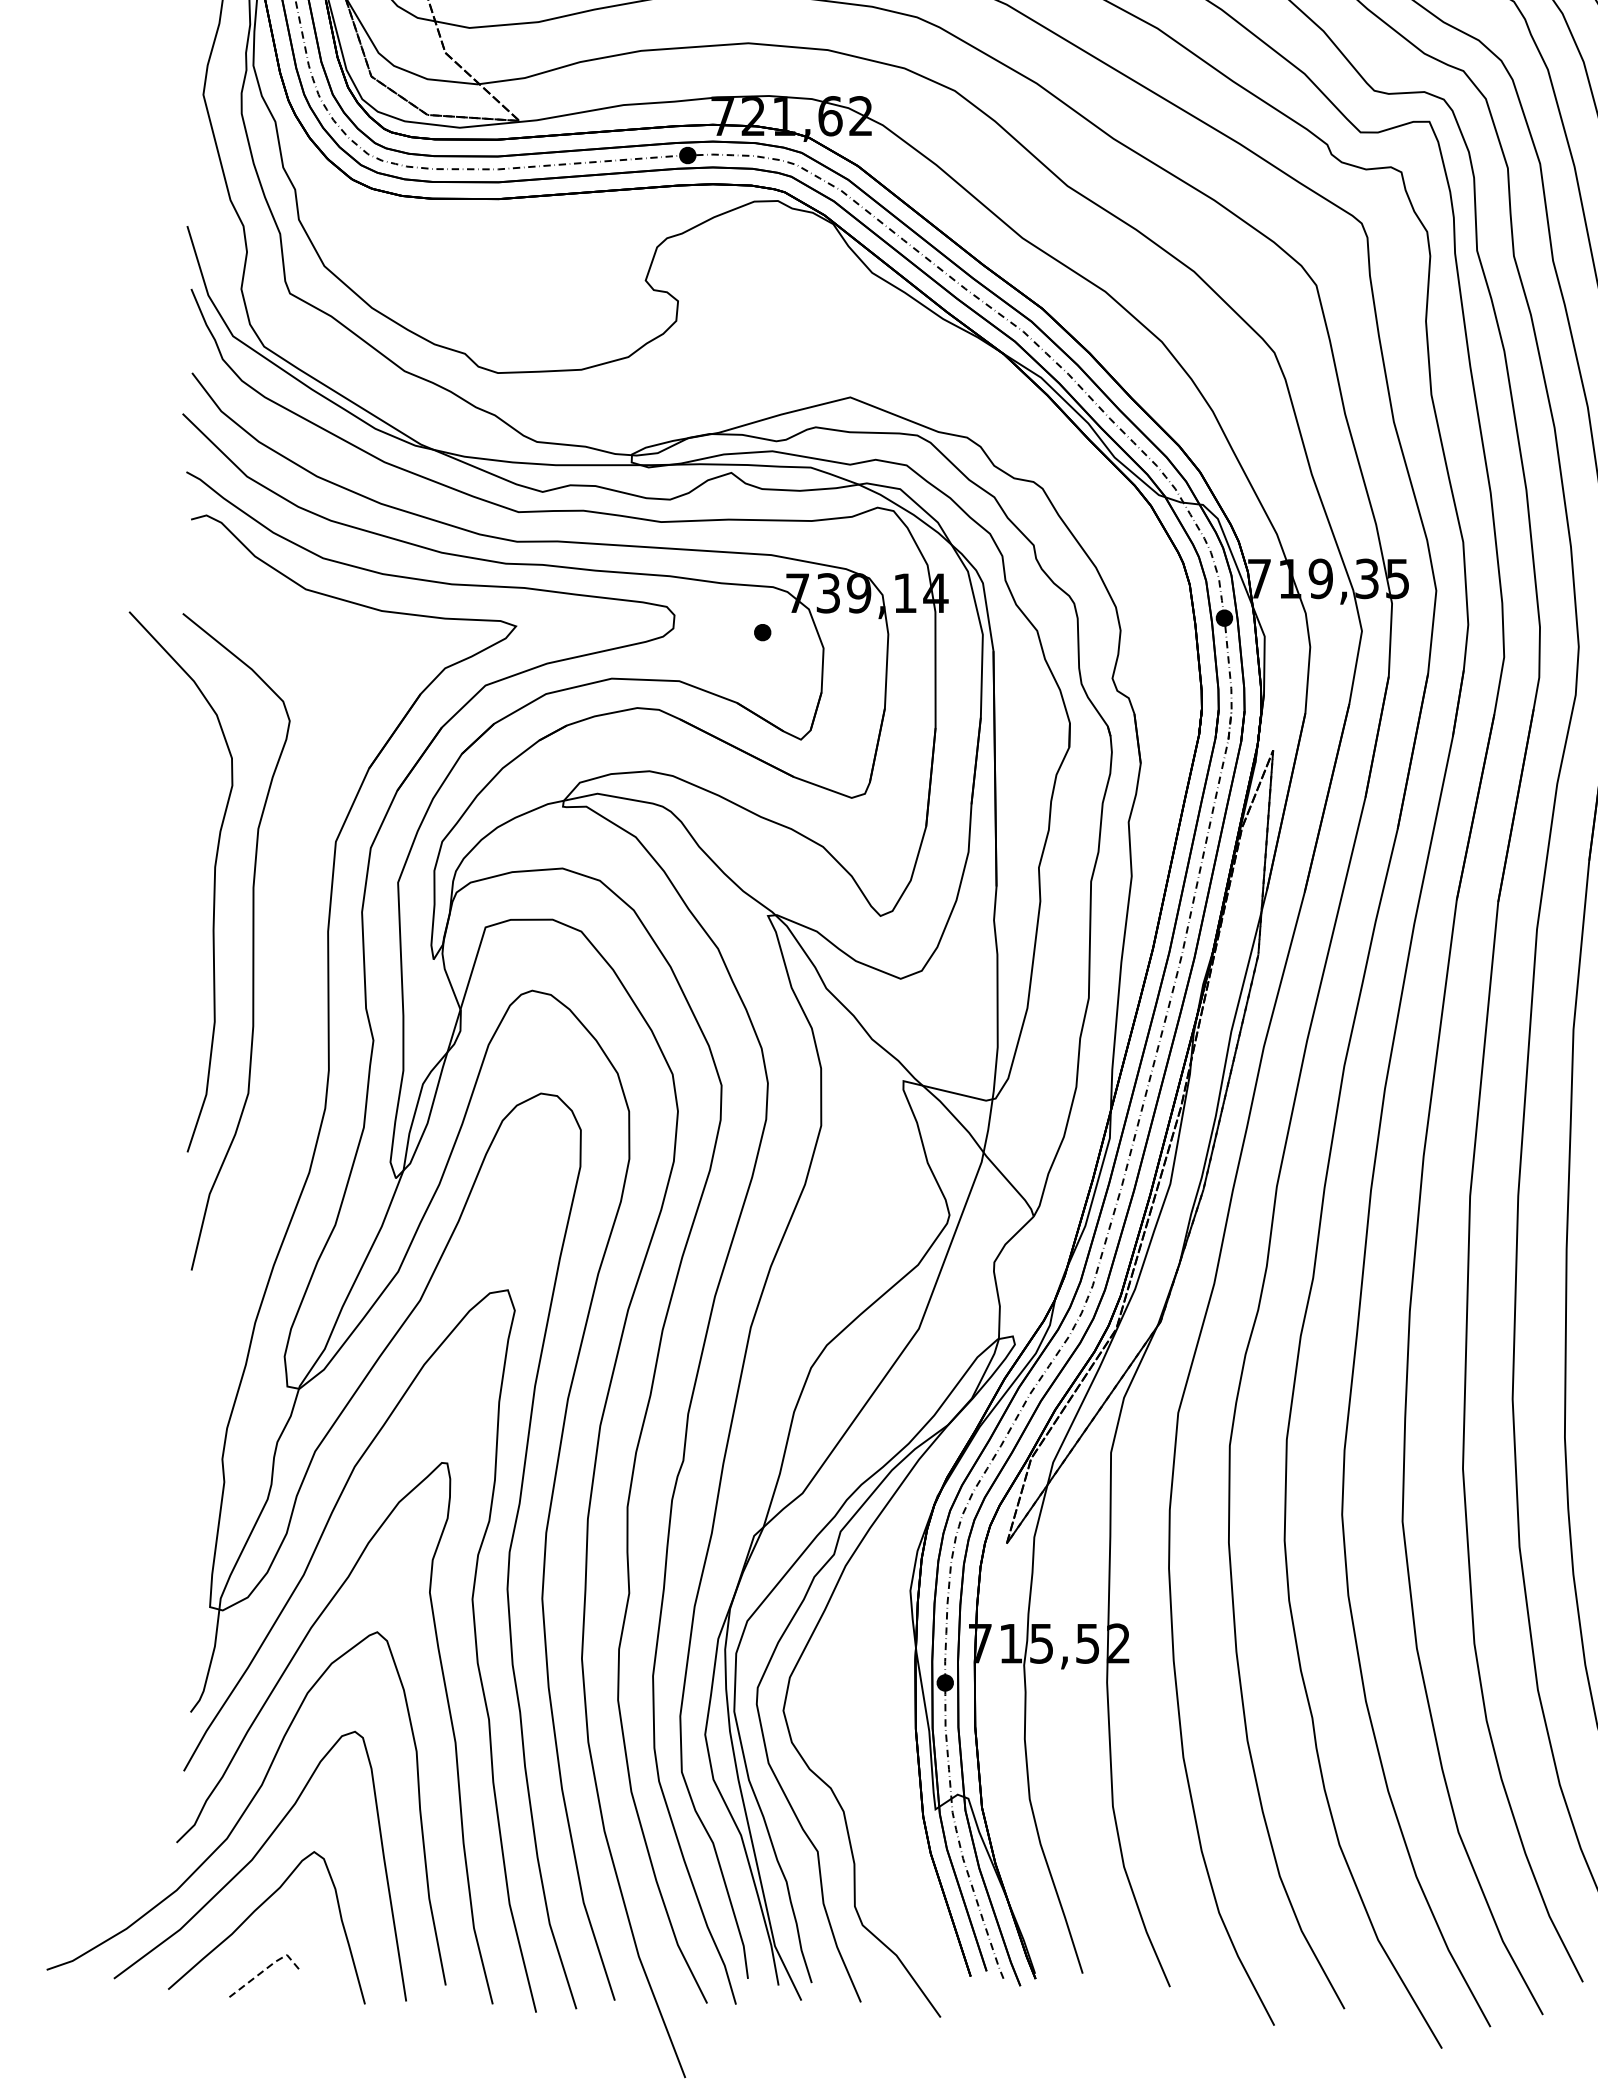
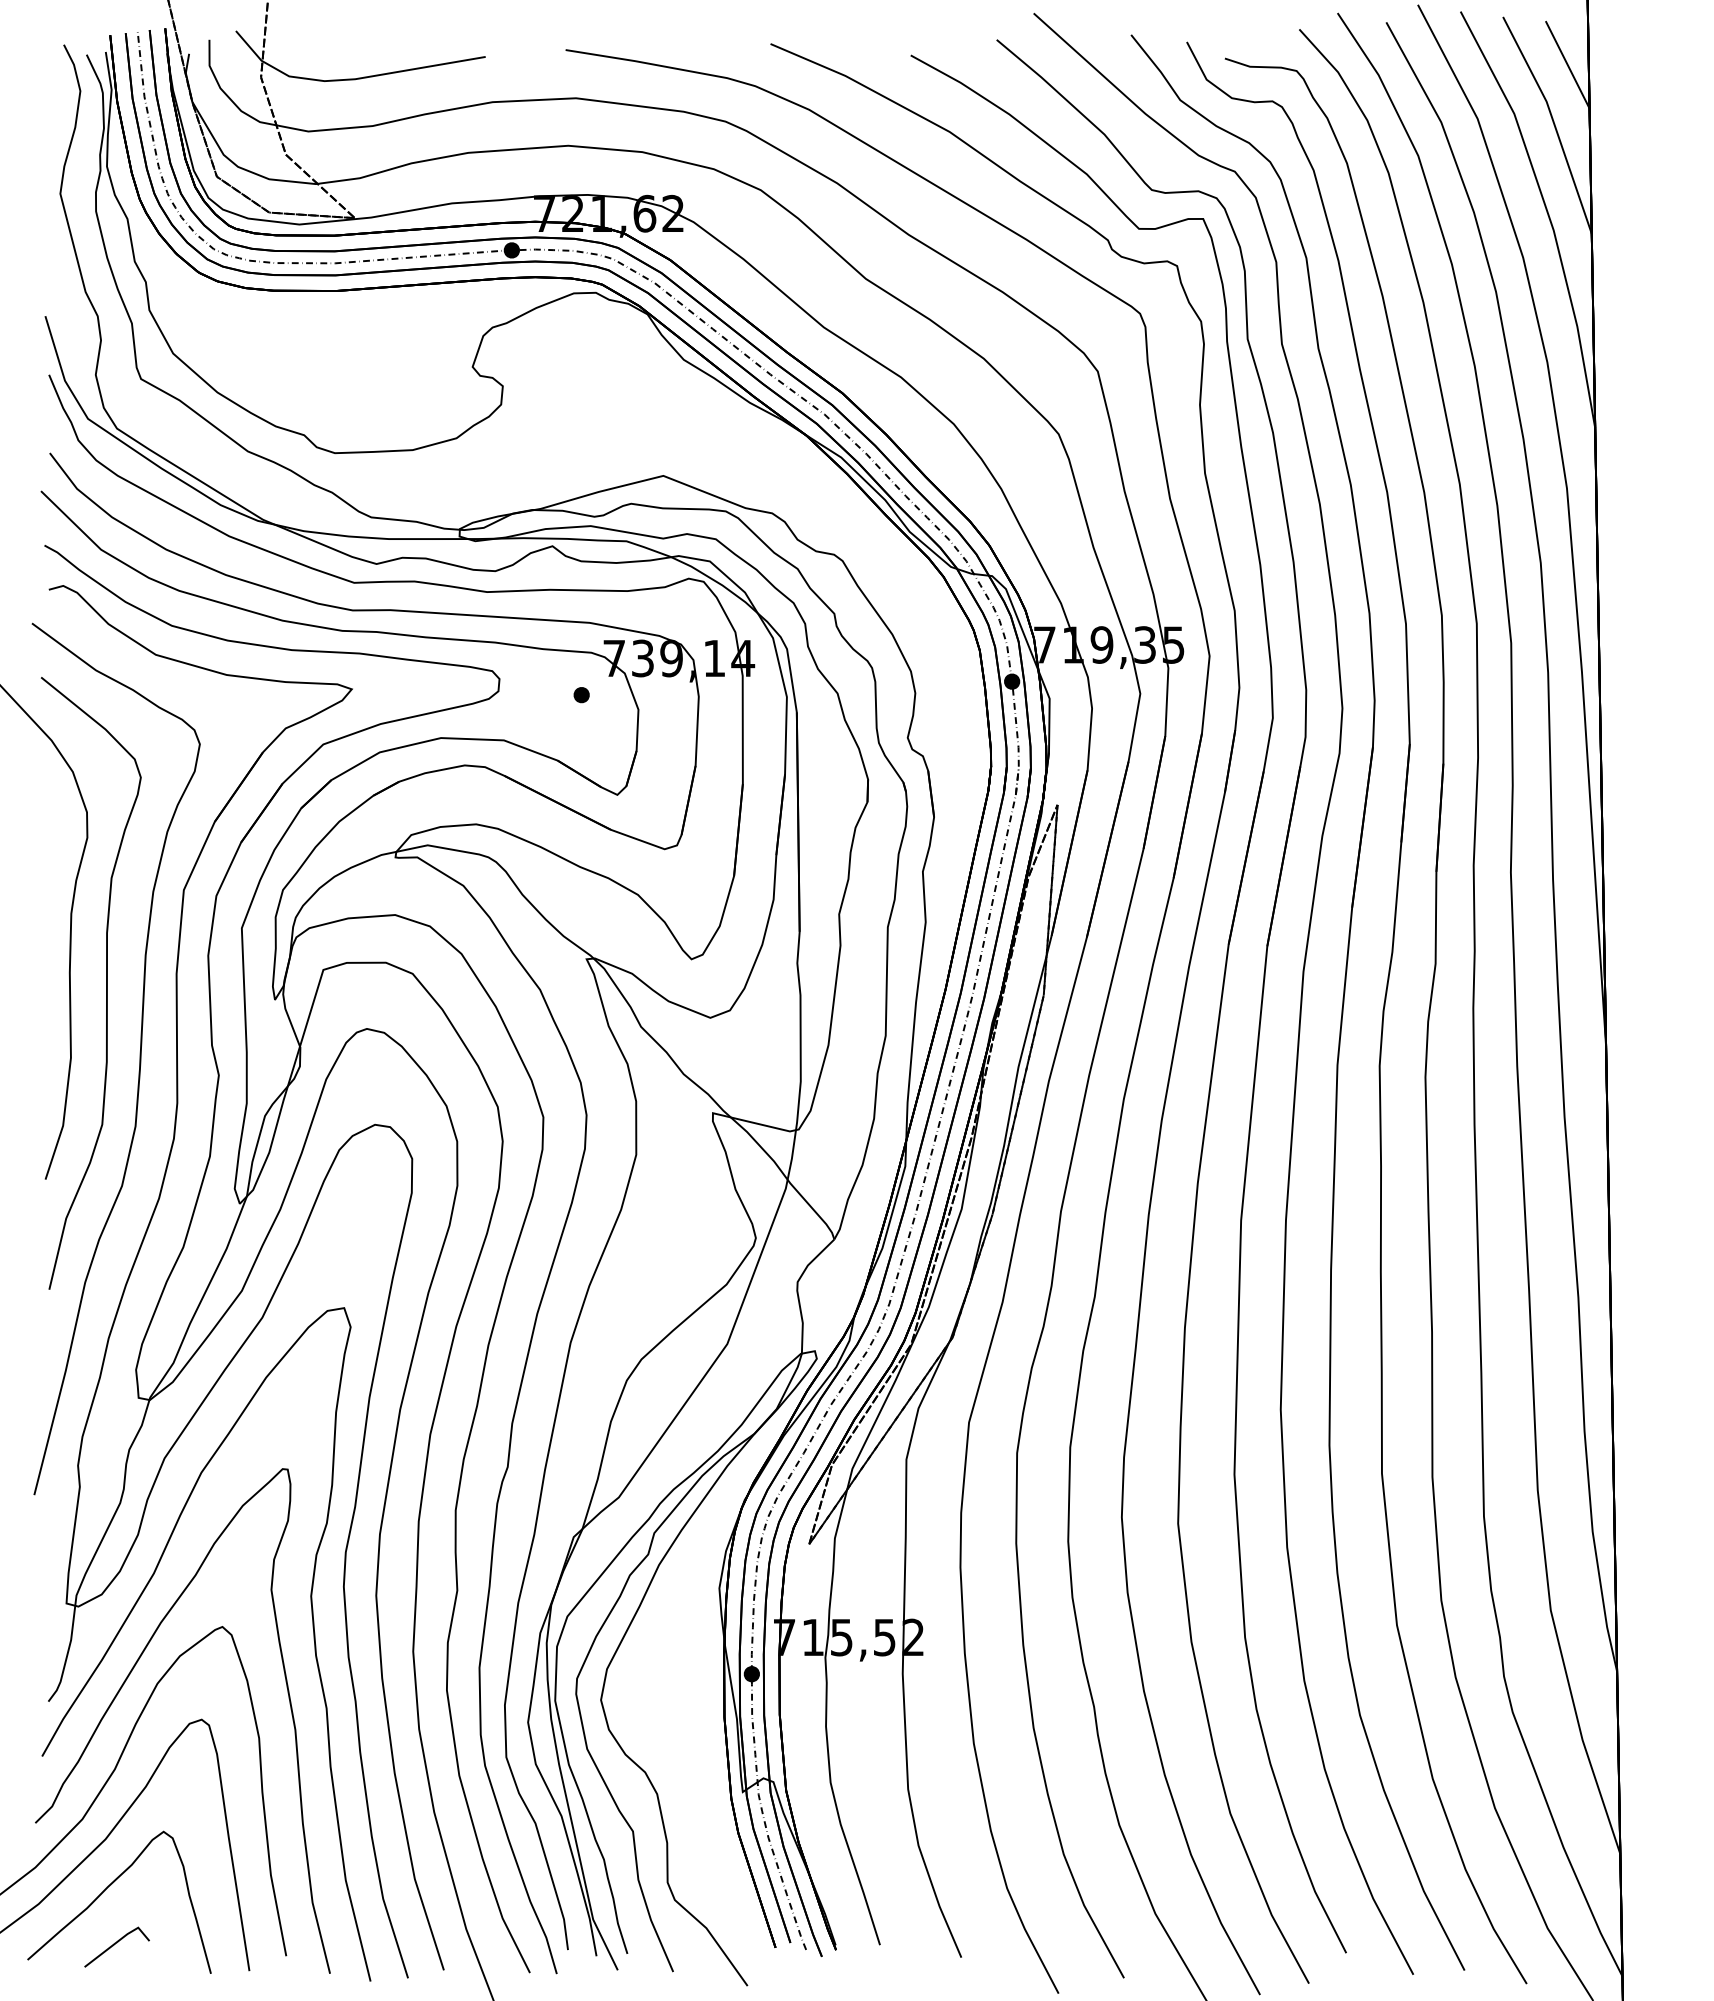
curve: (288, 1022) -> (139, 1058), added
line: (265, 1968) -> (118, 1940), dashed -> solid

